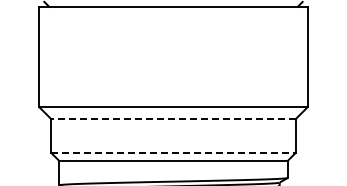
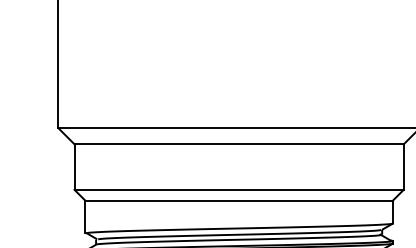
line: (173, 119) -> (239, 144), dashed -> solid
line: (173, 152) -> (239, 189), dashed -> solid

